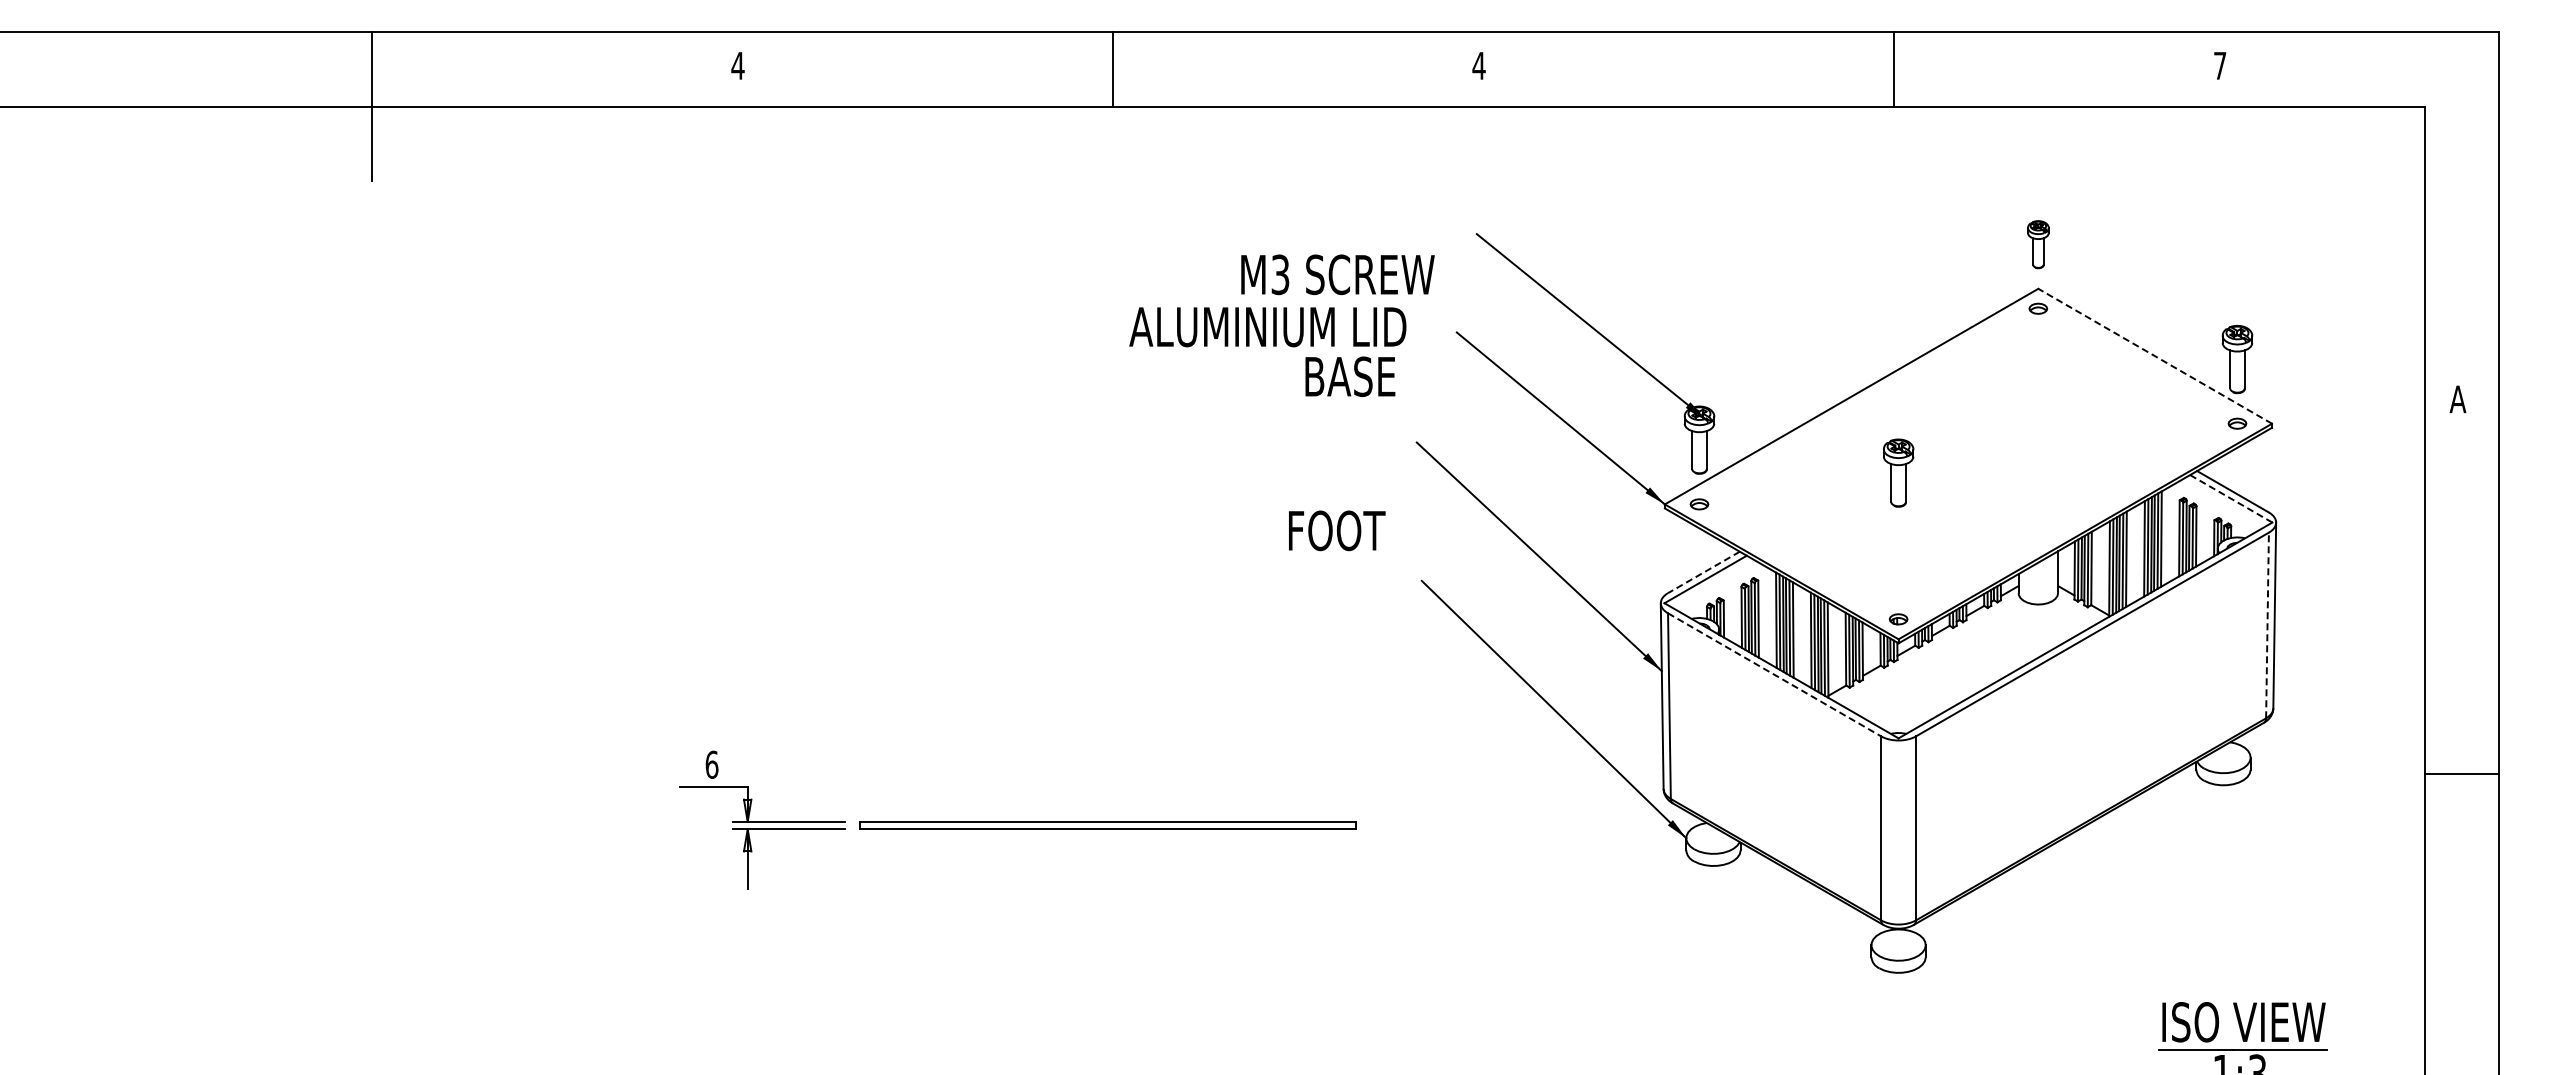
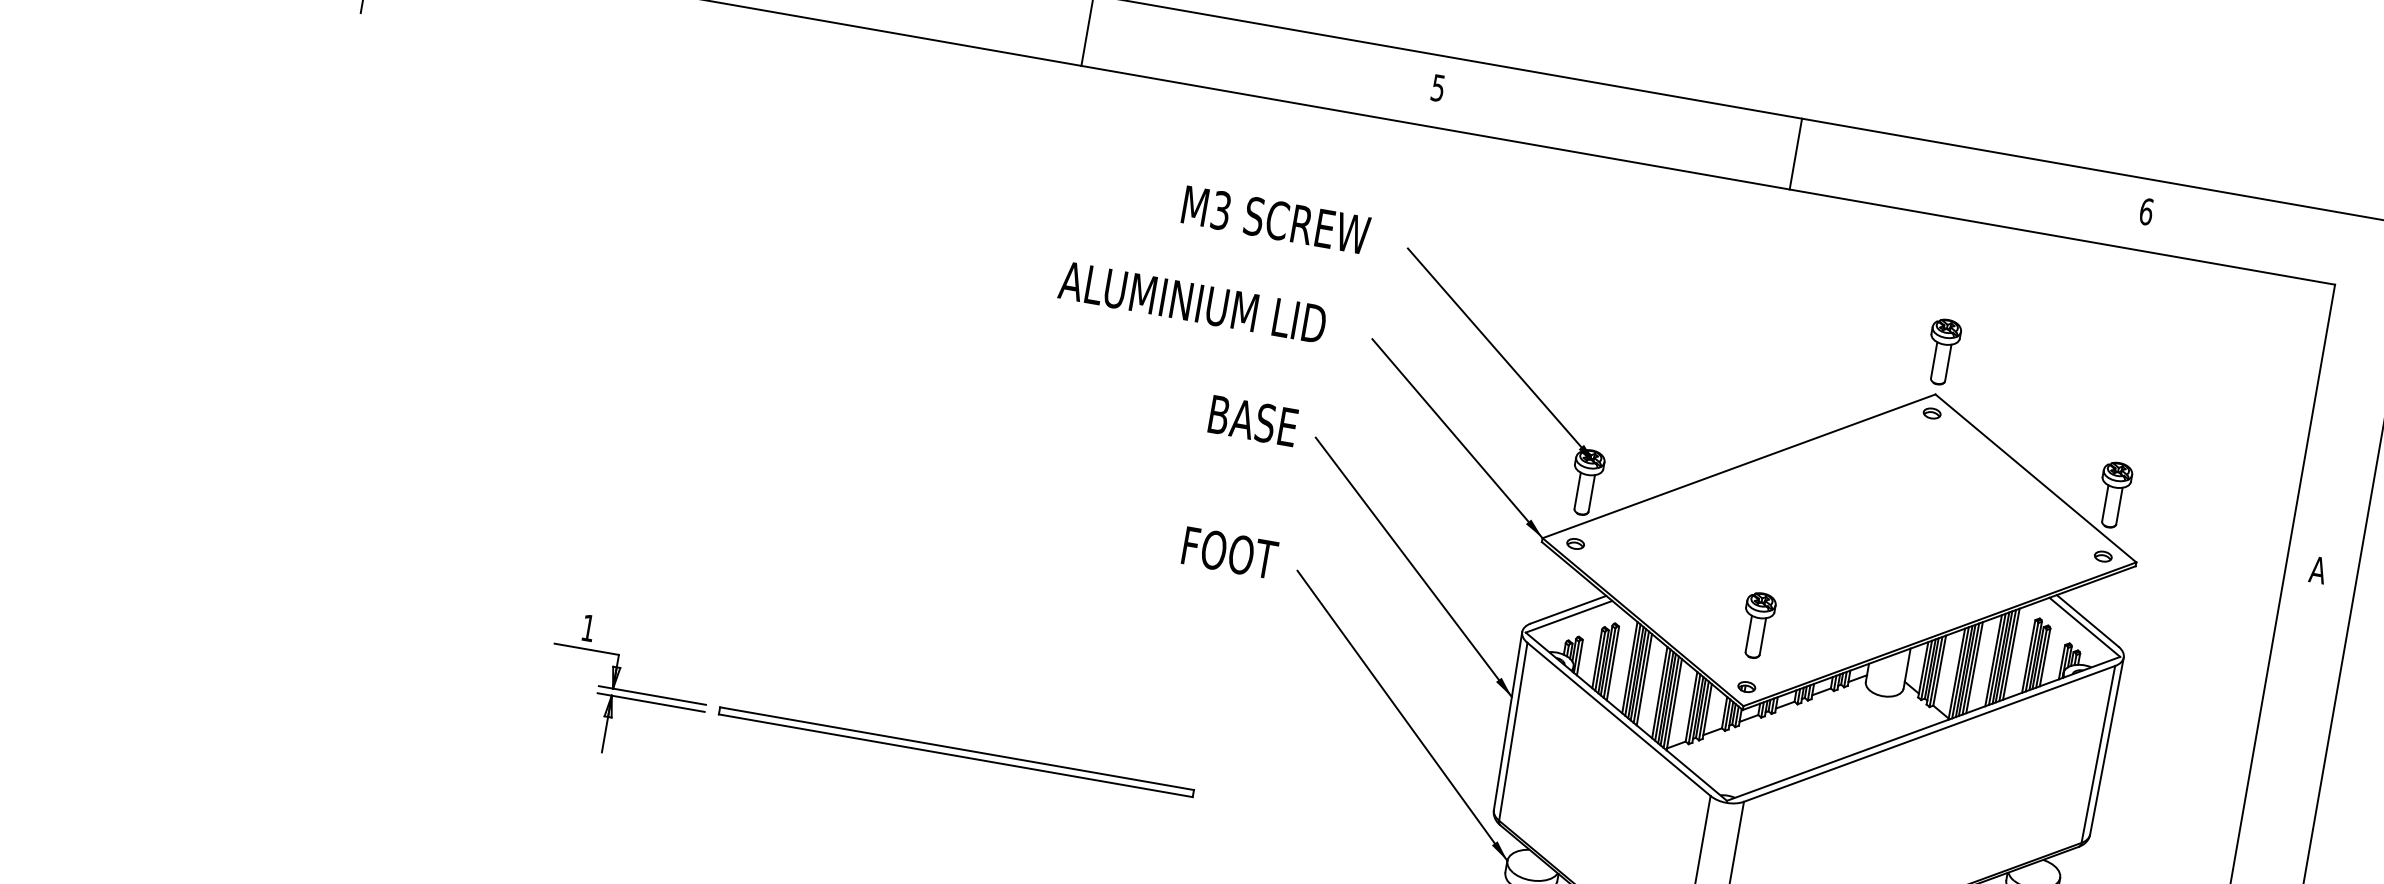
text: (2220, 65) -> (2146, 211), 7 -> 6
text: (1478, 66) -> (1437, 88), 4 -> 5
line: (1893, 69) -> (1795, 154), moved
part: (2038, 244) -> (1943, 352), size x1.43
text: (1337, 274) -> (1275, 219), moved
line: (2155, 356) -> (2036, 478), dashed -> solid
text: (1350, 376) -> (1253, 420), moved
part: (1898, 472) -> (1757, 625), moved
line: (2231, 498) -> (2085, 627), dashed -> solid
text: (1337, 530) -> (1230, 552), moved
line: (1703, 572) -> (1568, 609), dashed -> solid
line: (2267, 625) -> (2098, 754), dashed -> solid
line: (1775, 675) -> (1619, 720), dashed -> solid
text: (711, 764) -> (588, 627), 6 -> 1

